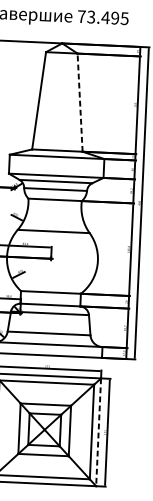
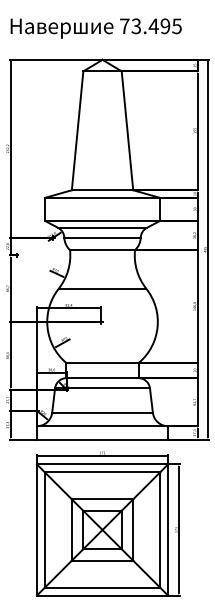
line: (80, 102) -> (127, 130), dashed -> solid
line: (98, 432) -> (168, 530), dashed -> solid

